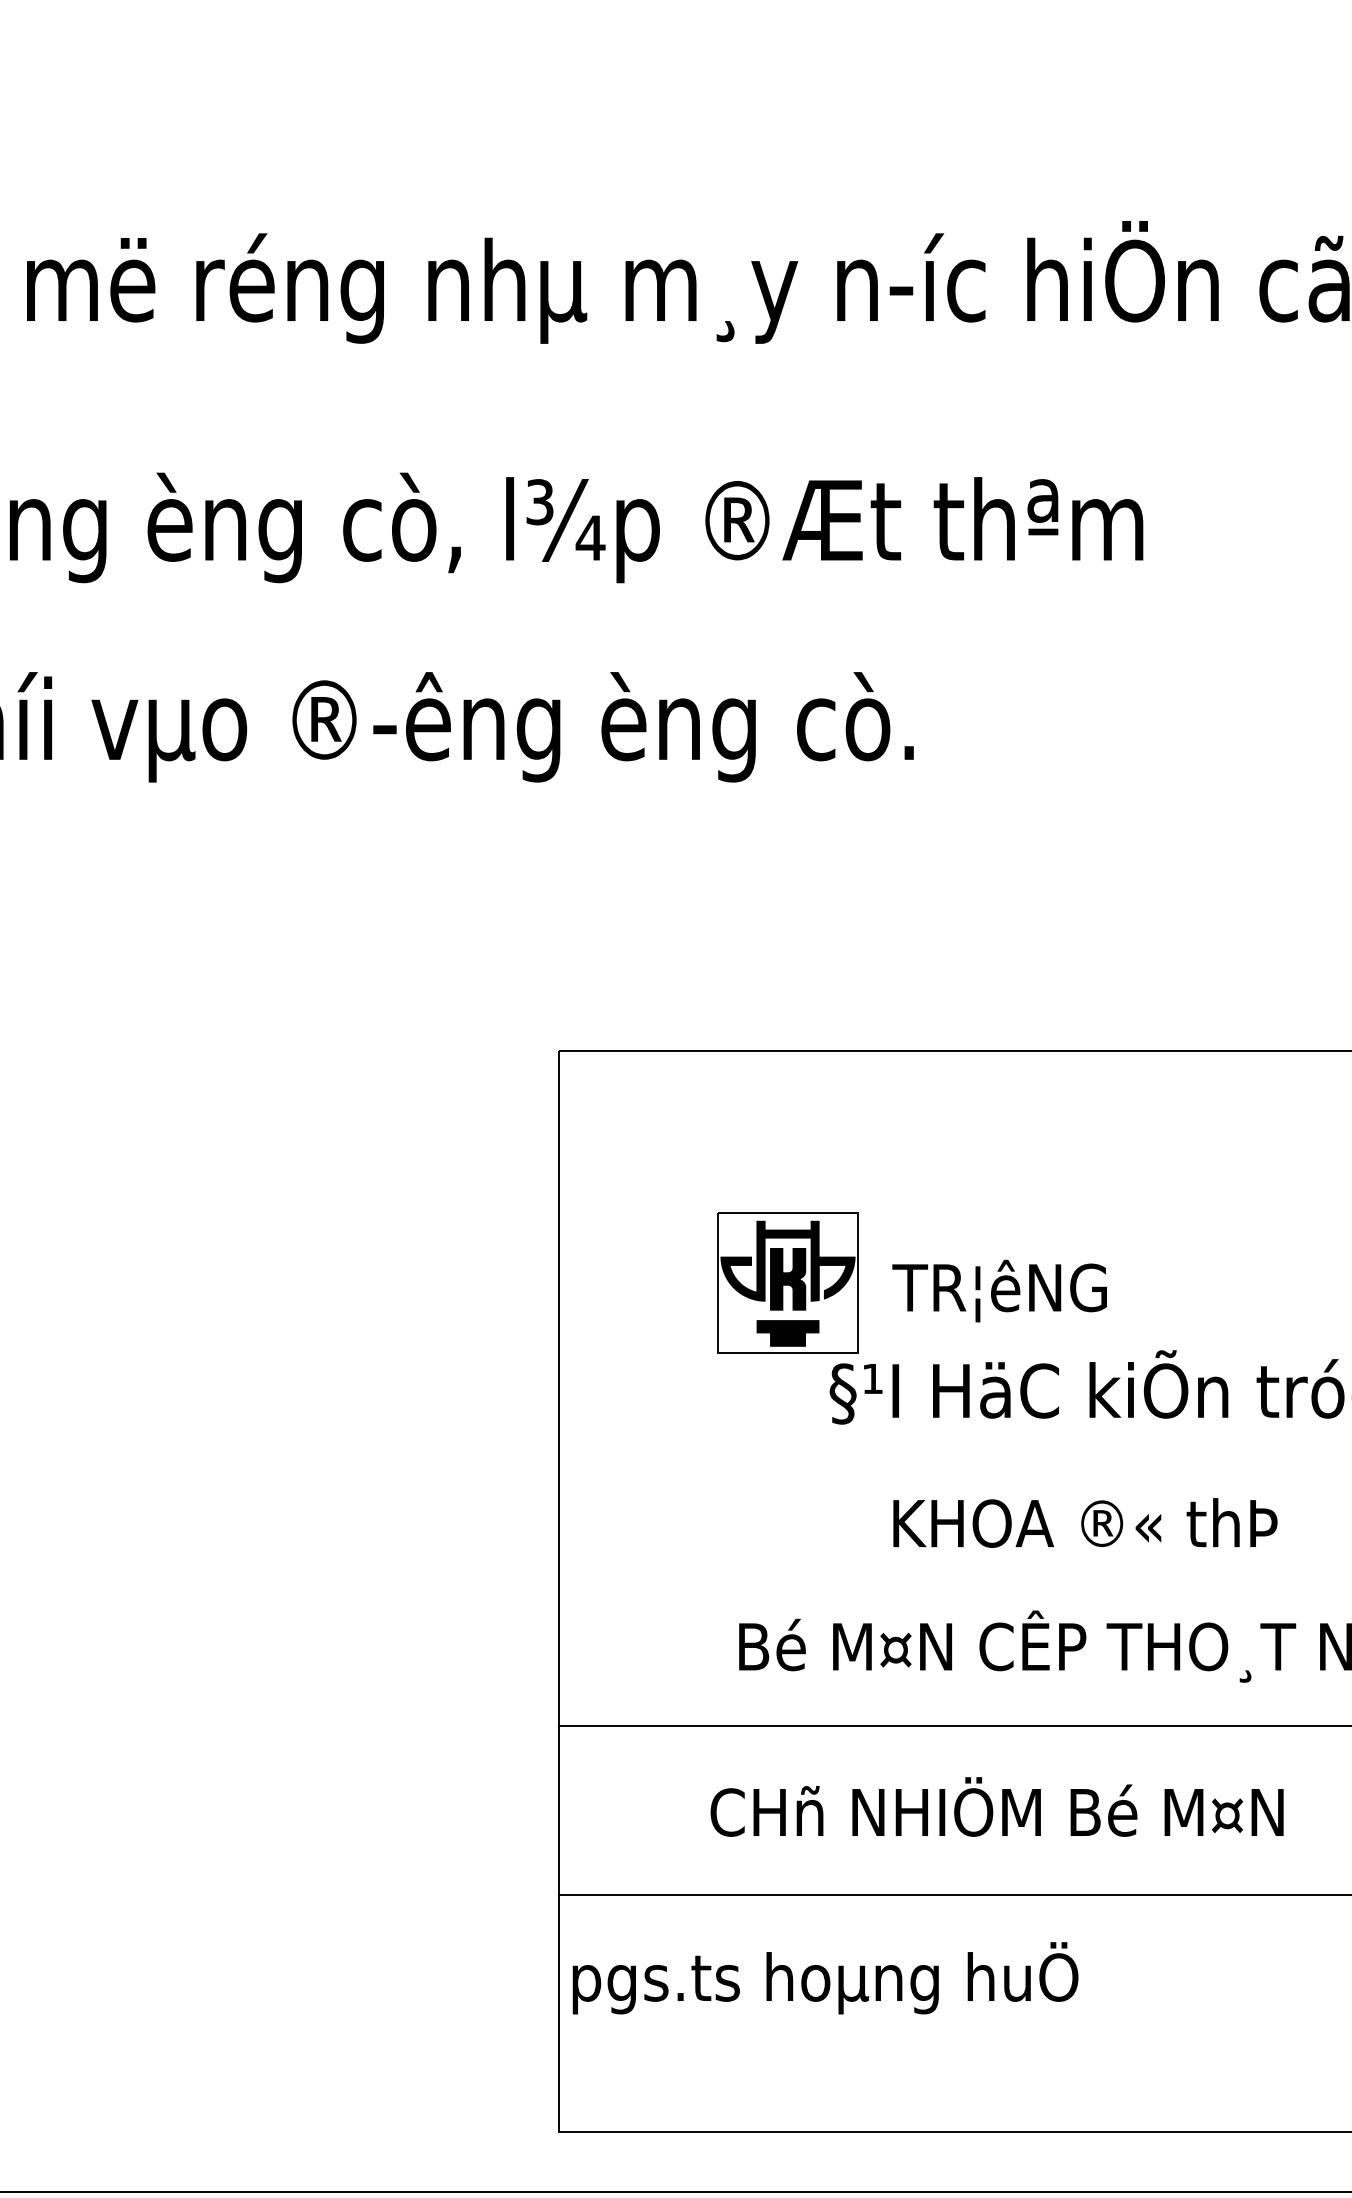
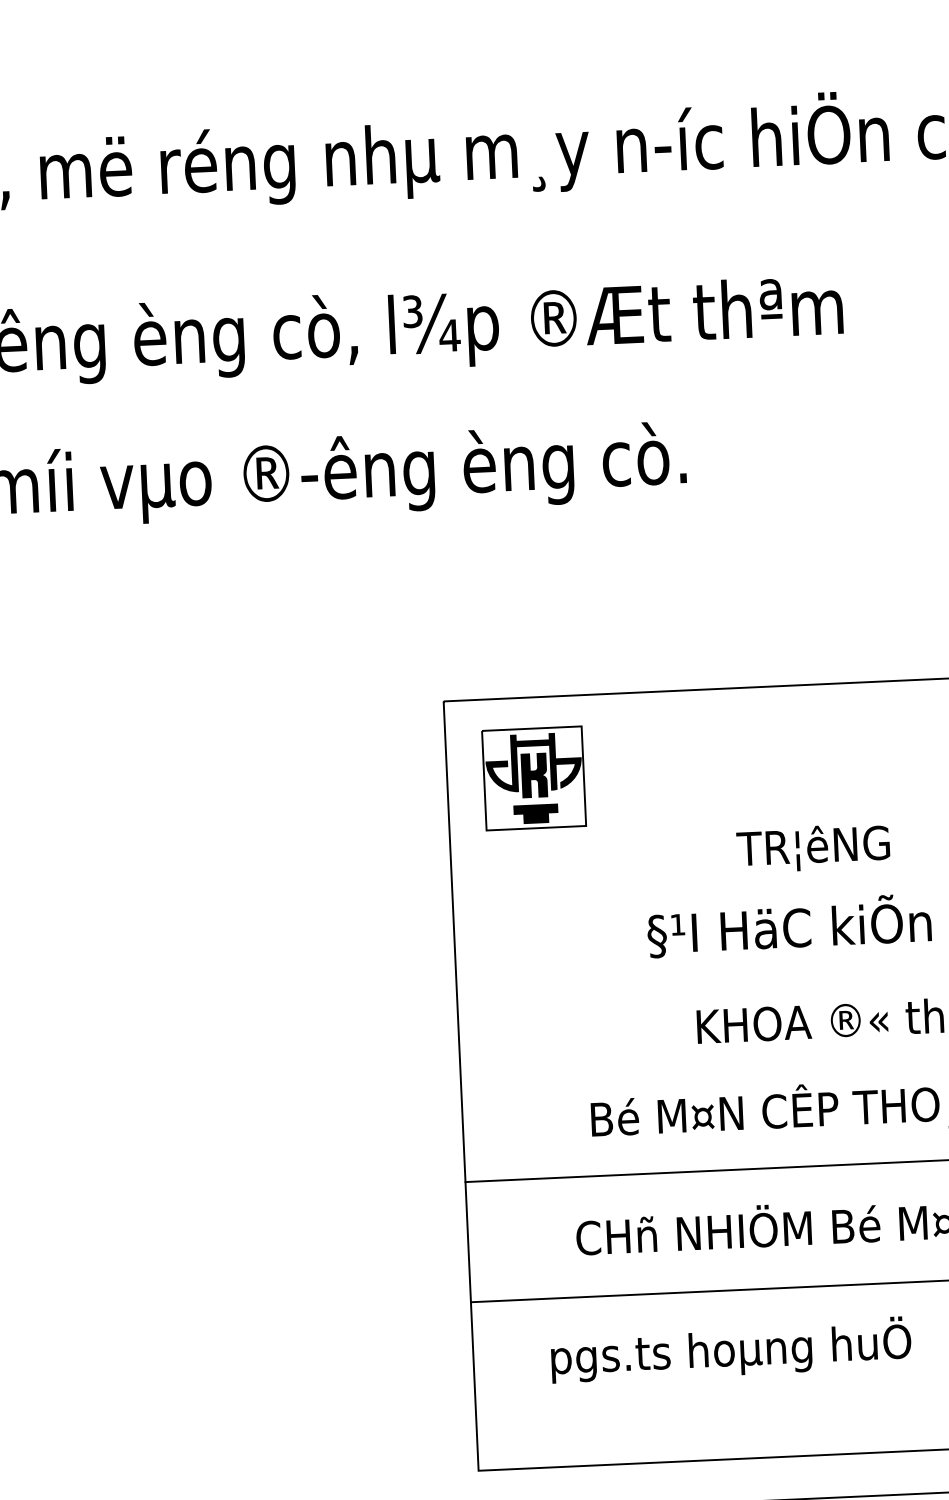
part: (787, 1282) -> (534, 777), moved
text: (999, 1290) -> (813, 847), moved
text: (825, 1978) -> (731, 1350), moved

